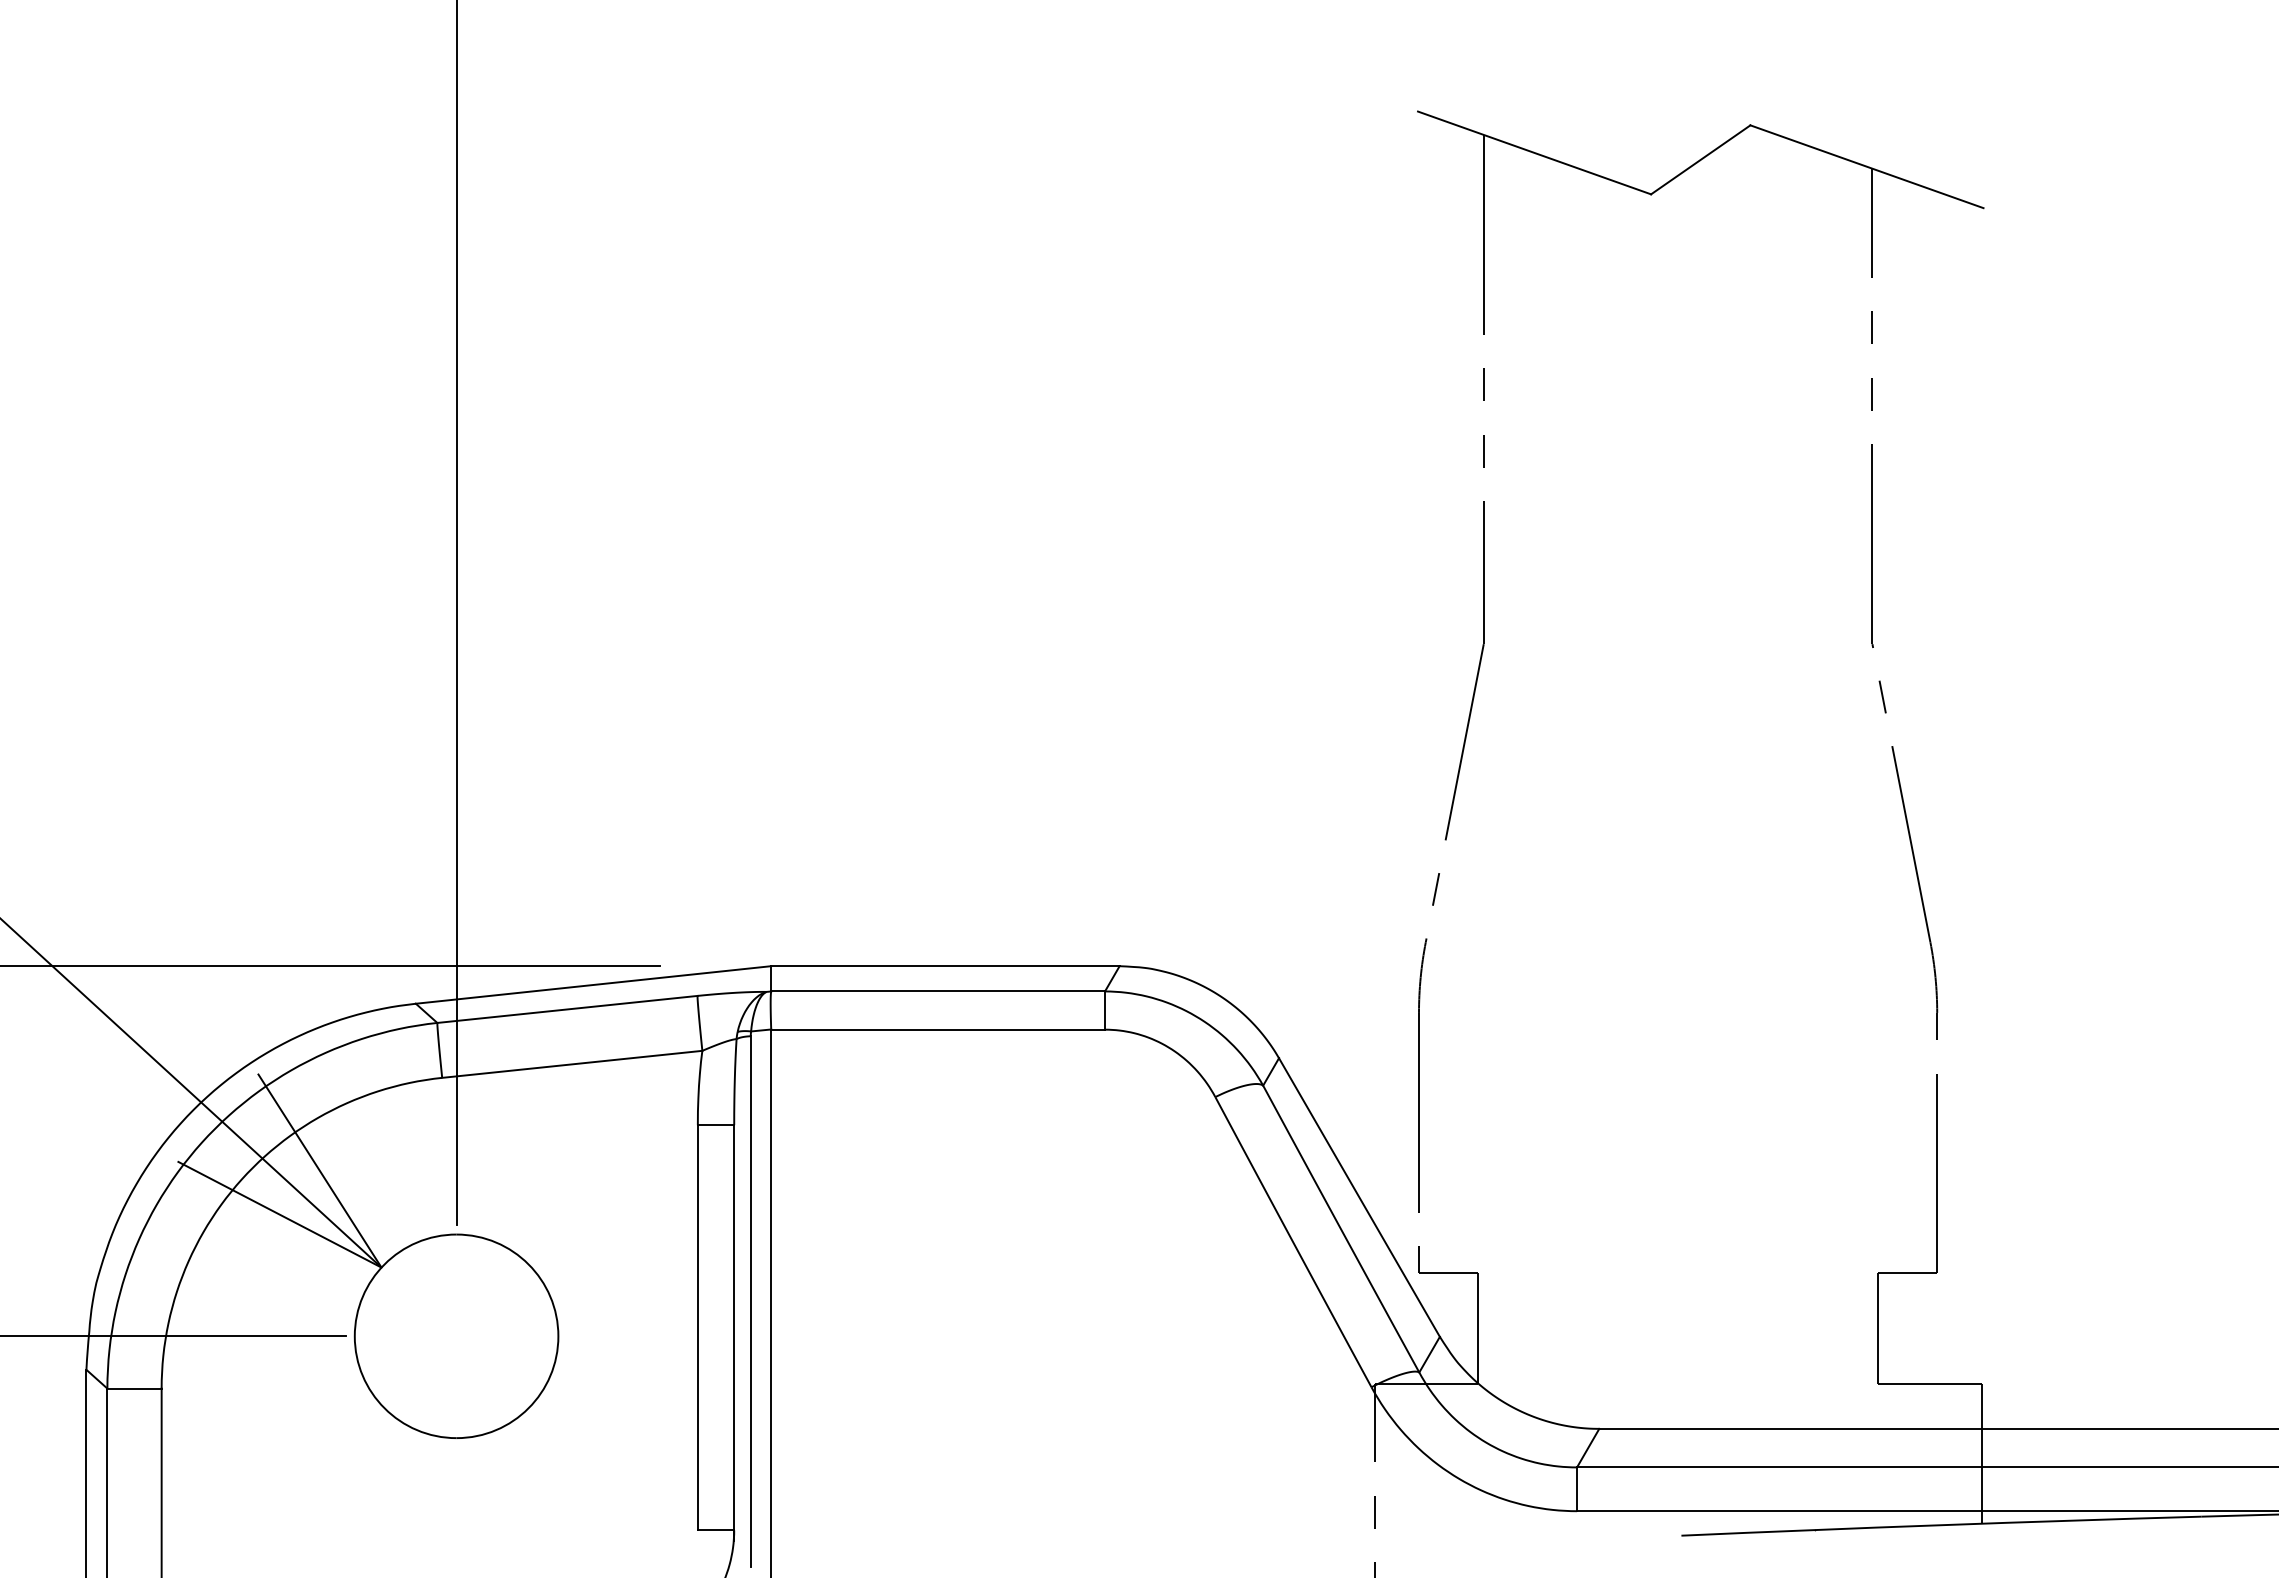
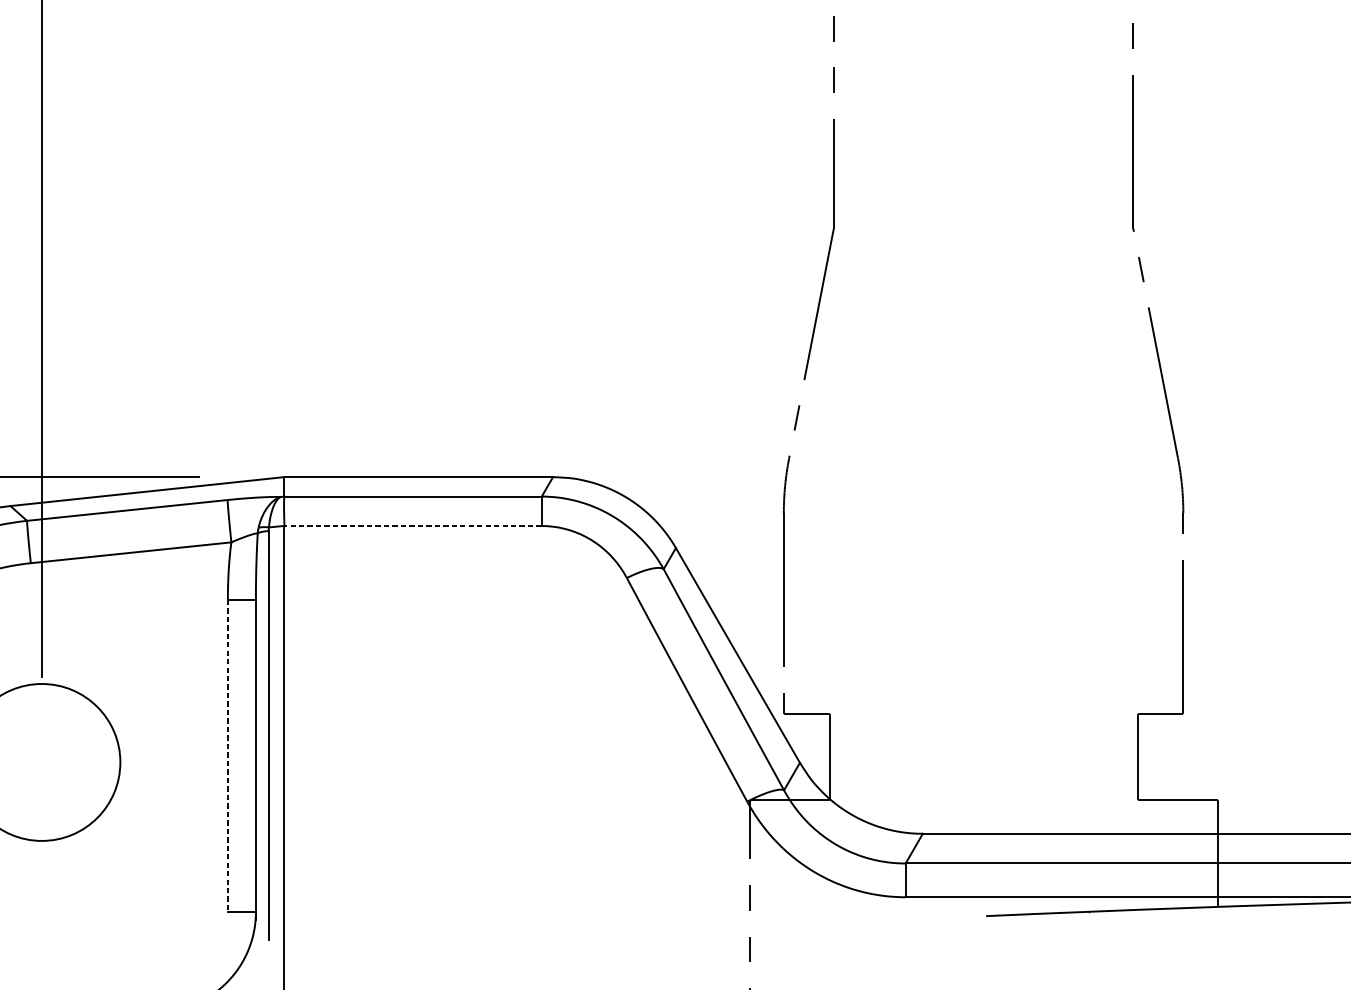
line: (938, 1029) -> (413, 525), solid -> dashed
line: (697, 1327) -> (227, 755), solid -> dashed

